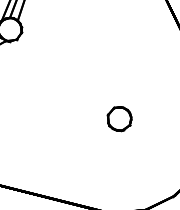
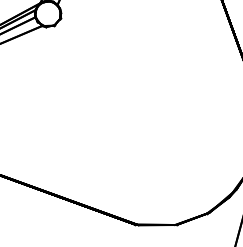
part: (119, 119) -> (157, 123), removed

